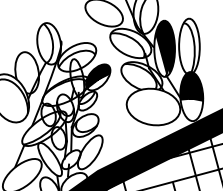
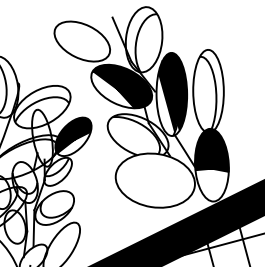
fill: (131, 43) -> (122, 86), added

